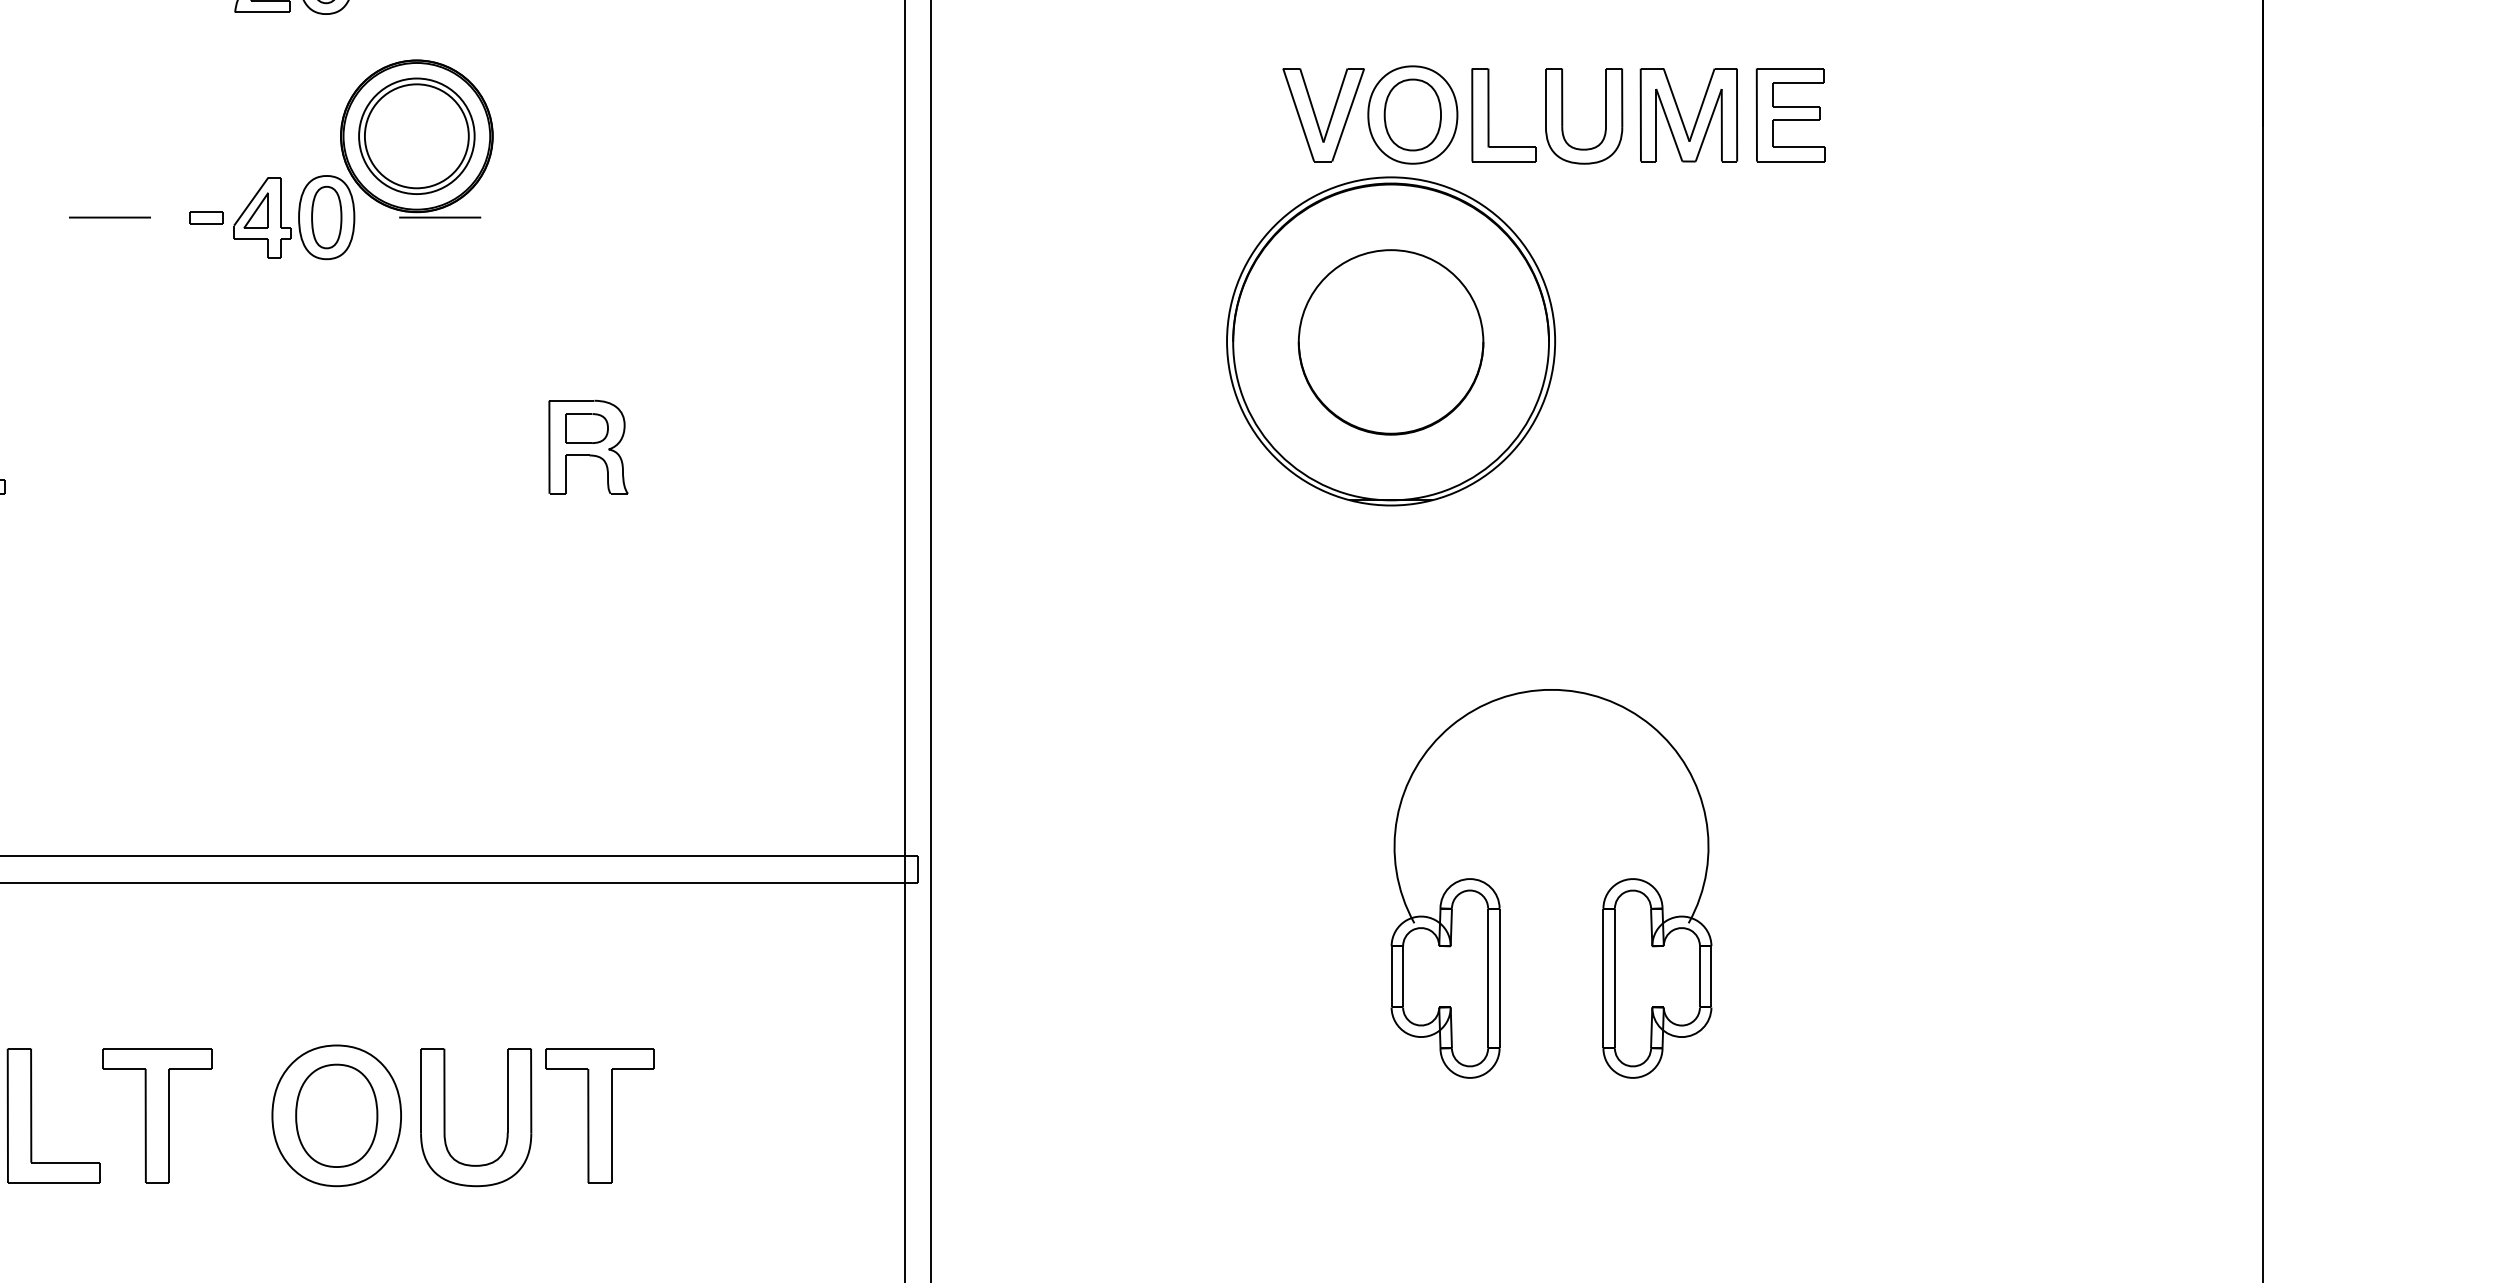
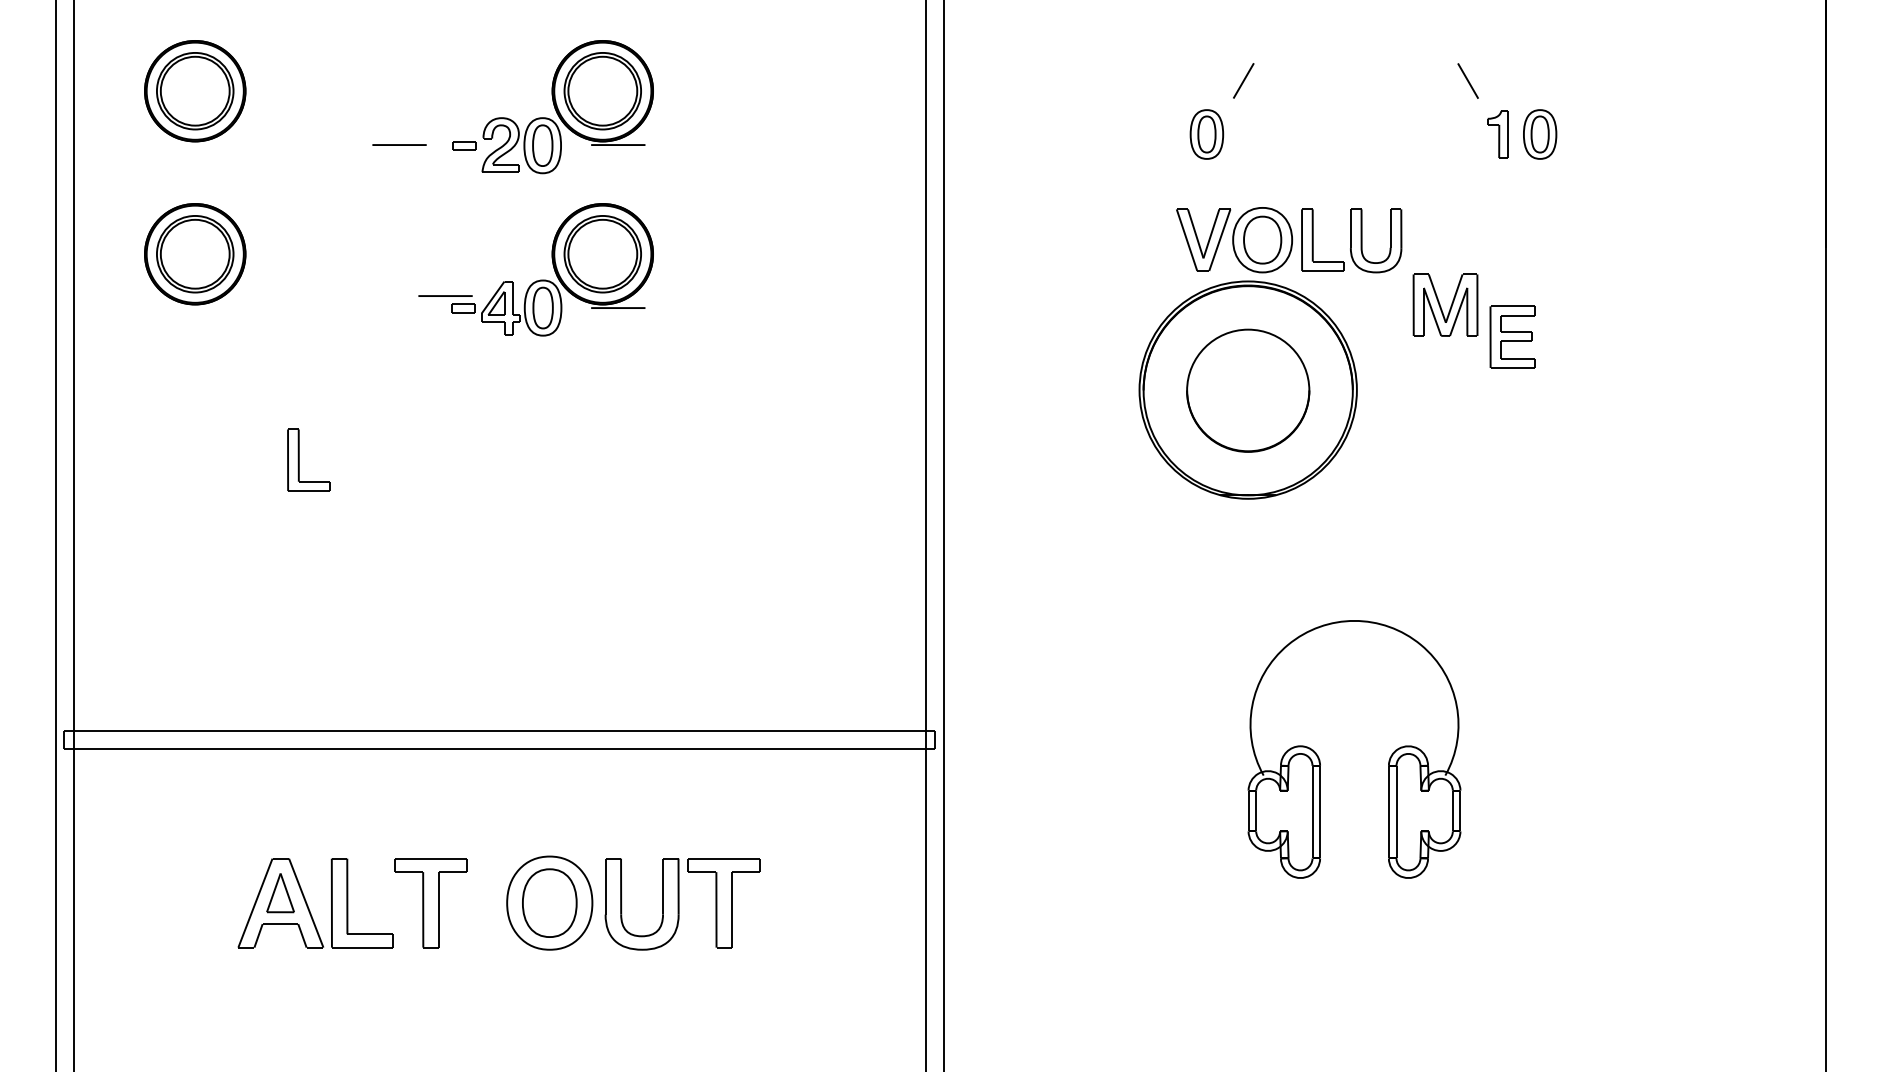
part: (1688, 114) -> (1445, 304), moved
part: (1790, 114) -> (1512, 336), moved
line: (109, 216) -> (445, 295), moved
part: (588, 446) -> (716, 459), removed

